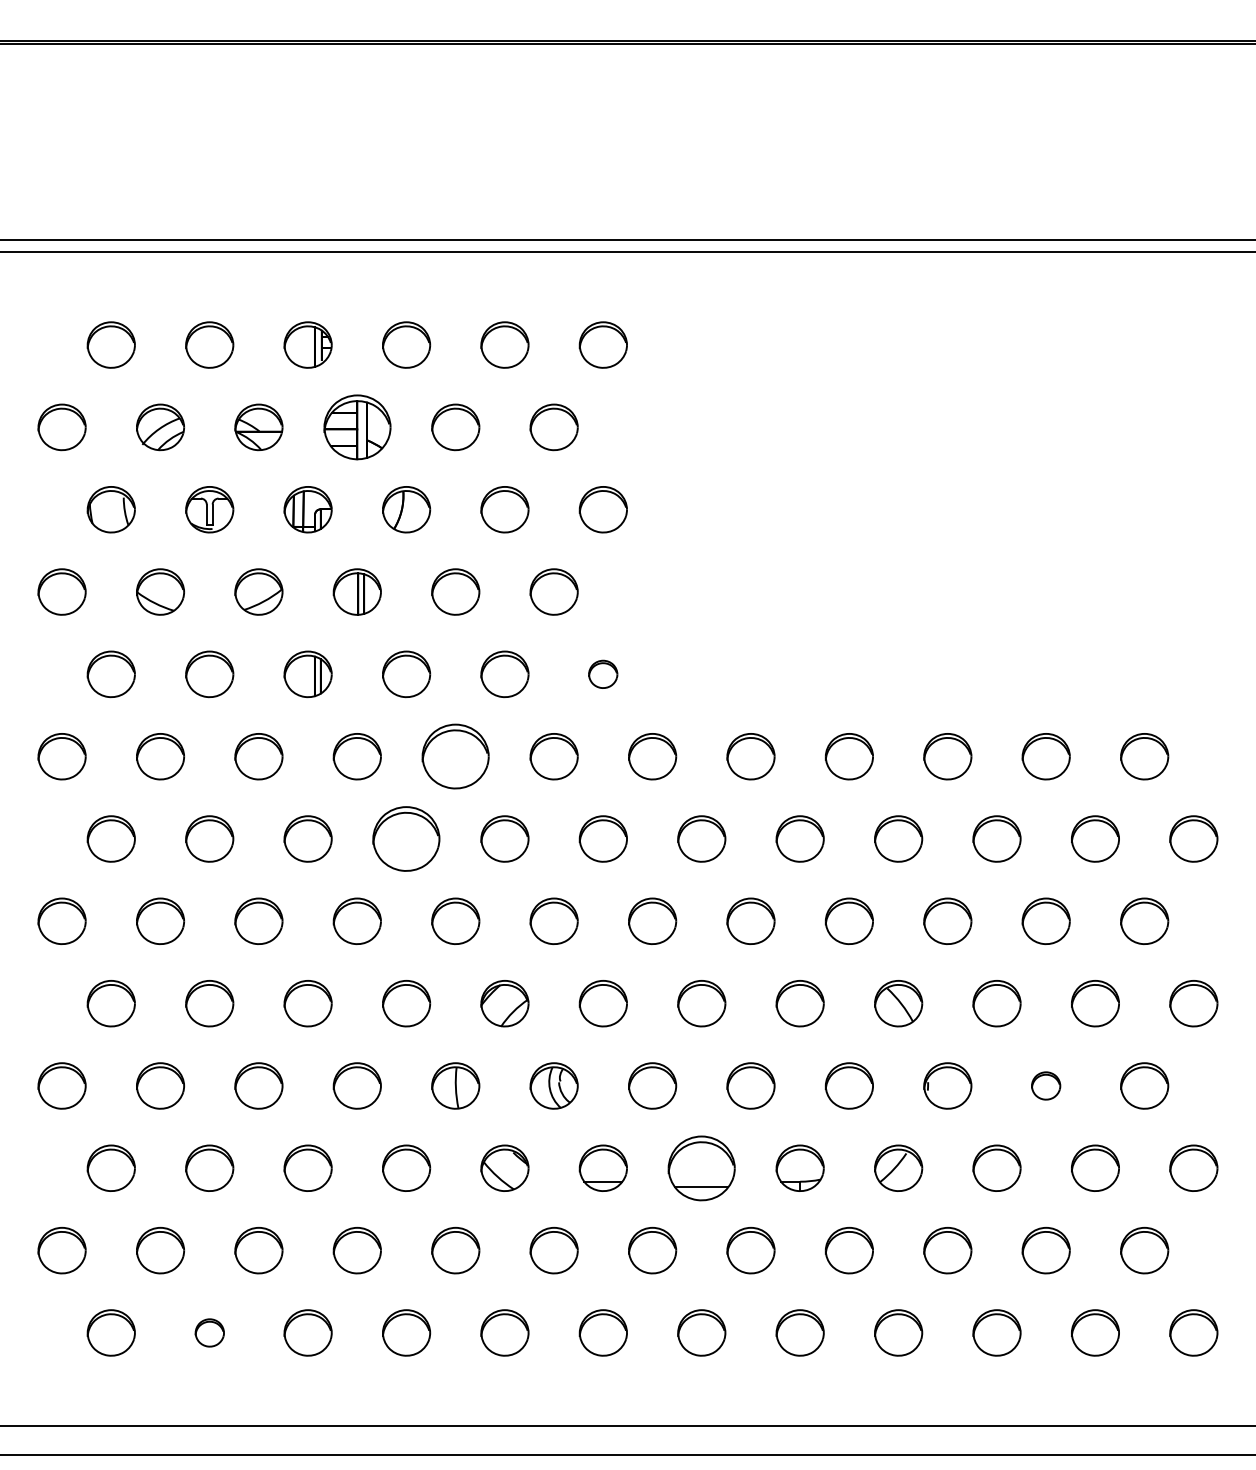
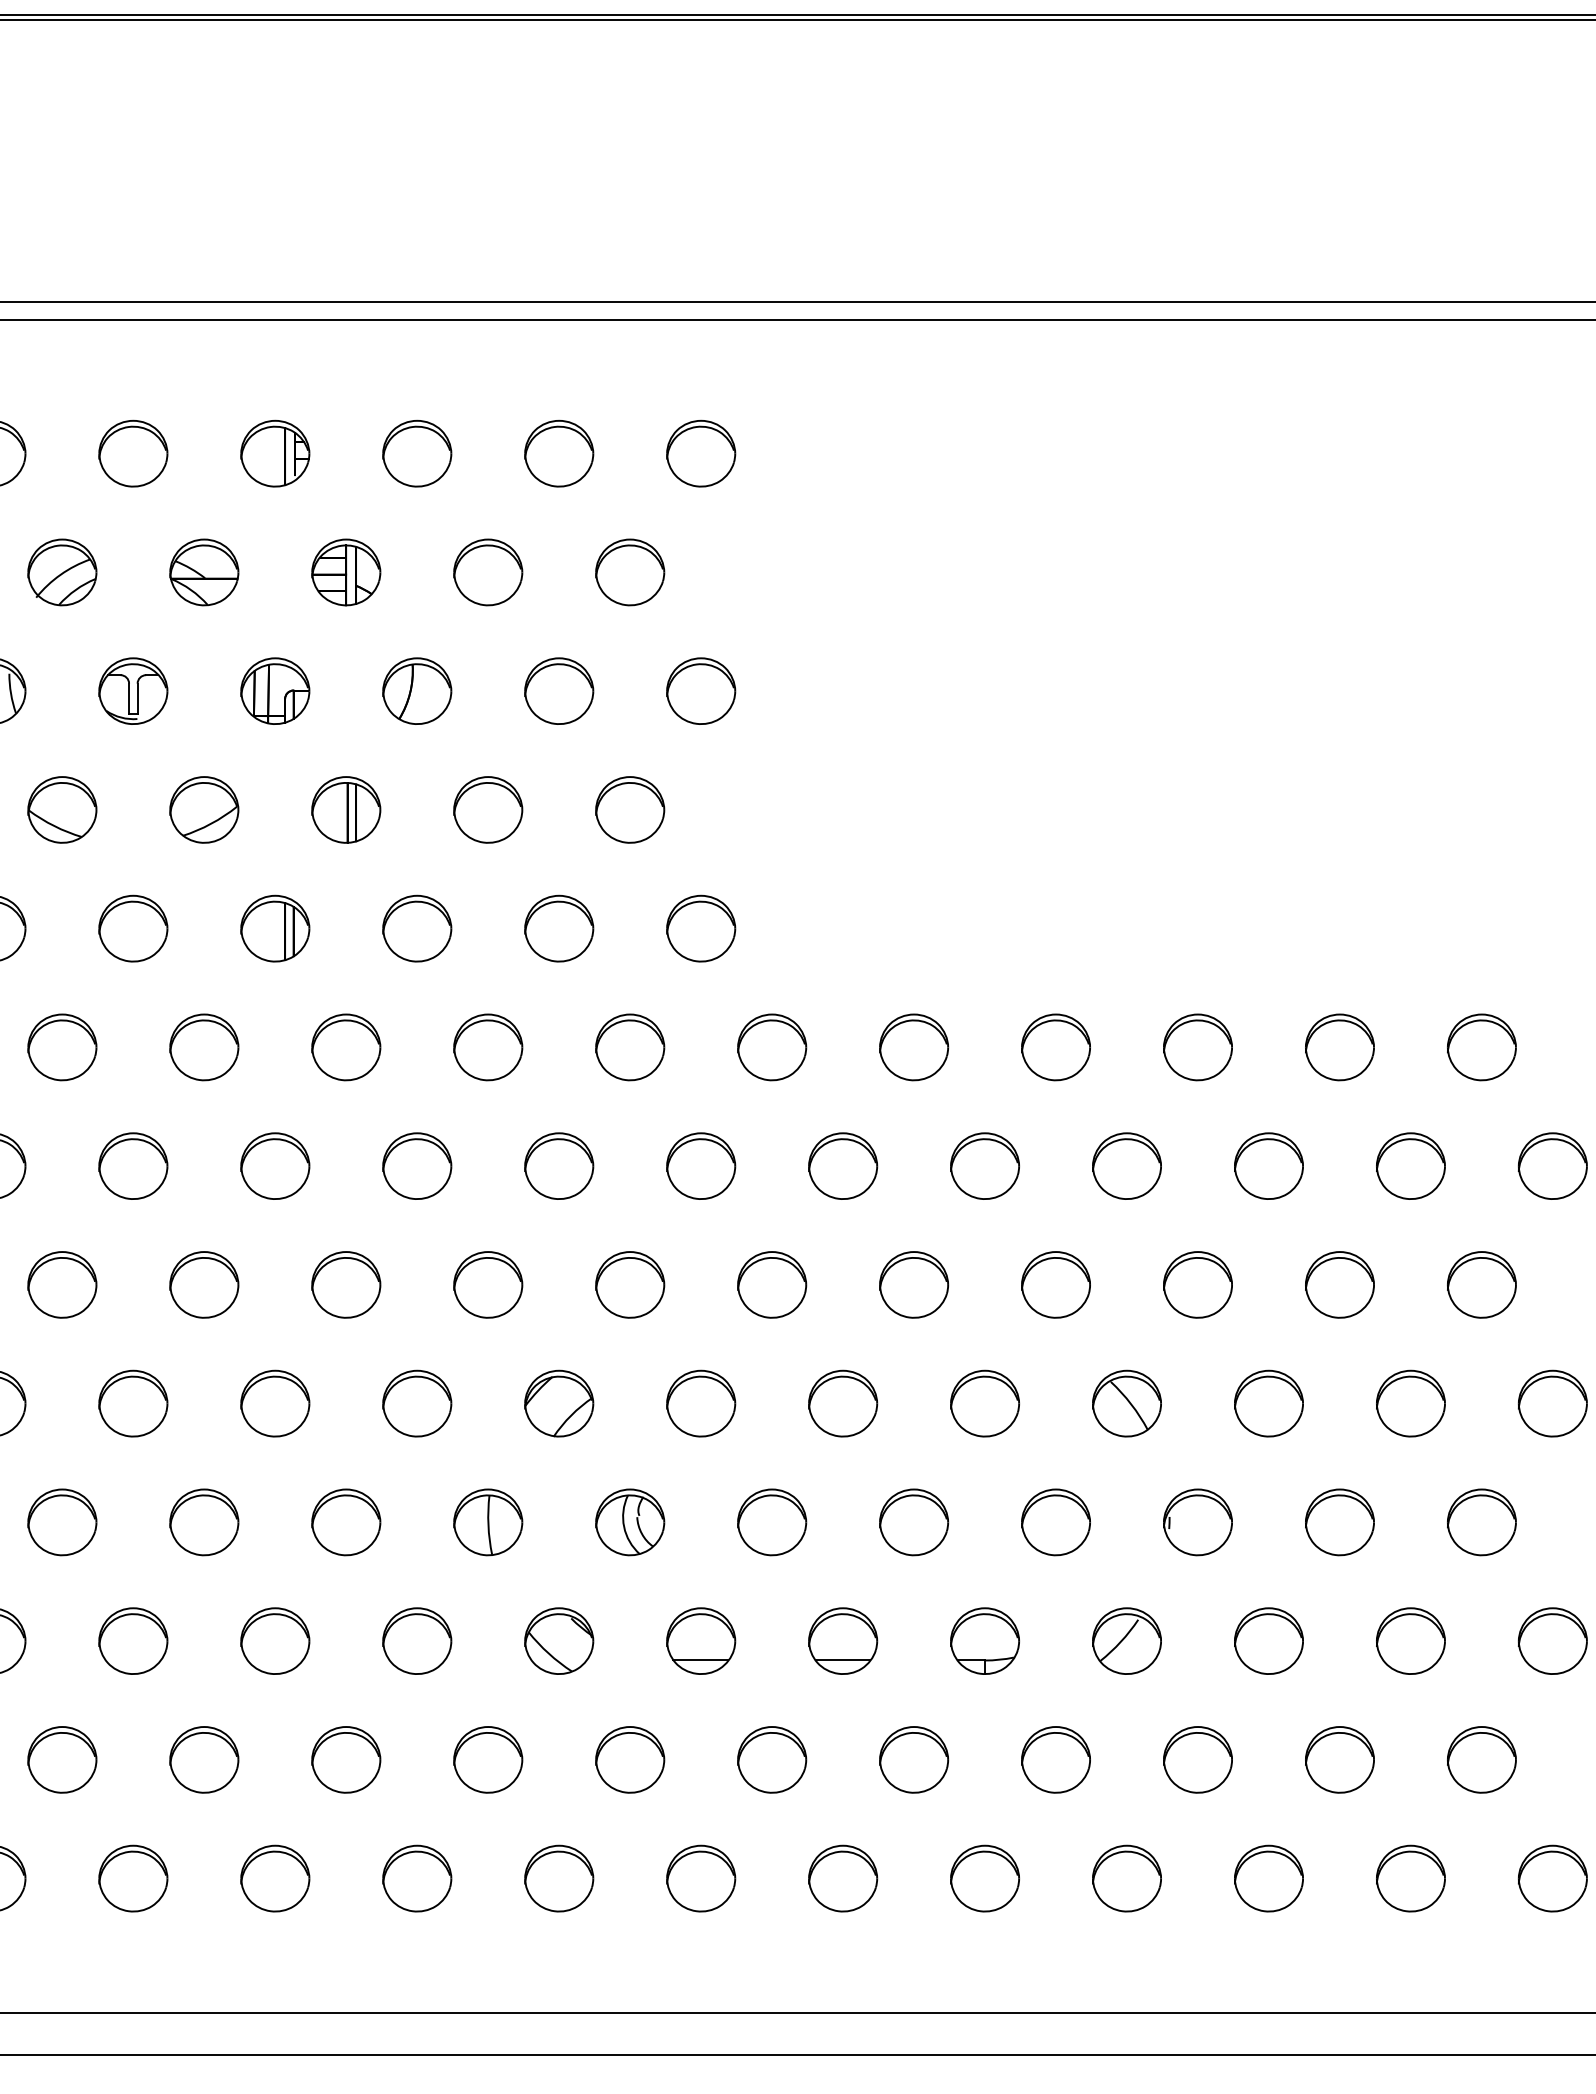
part: (356, 427) -> (345, 572), size x0.71
part: (602, 674) -> (699, 928), size x1.67
part: (455, 756) -> (487, 1047), size x0.71
part: (406, 838) -> (417, 1165), size x0.71
part: (1045, 1085) -> (1338, 1521), size x1.67
part: (701, 1167) -> (842, 1639), size x0.71
part: (209, 1332) -> (133, 1877), size x1.67

